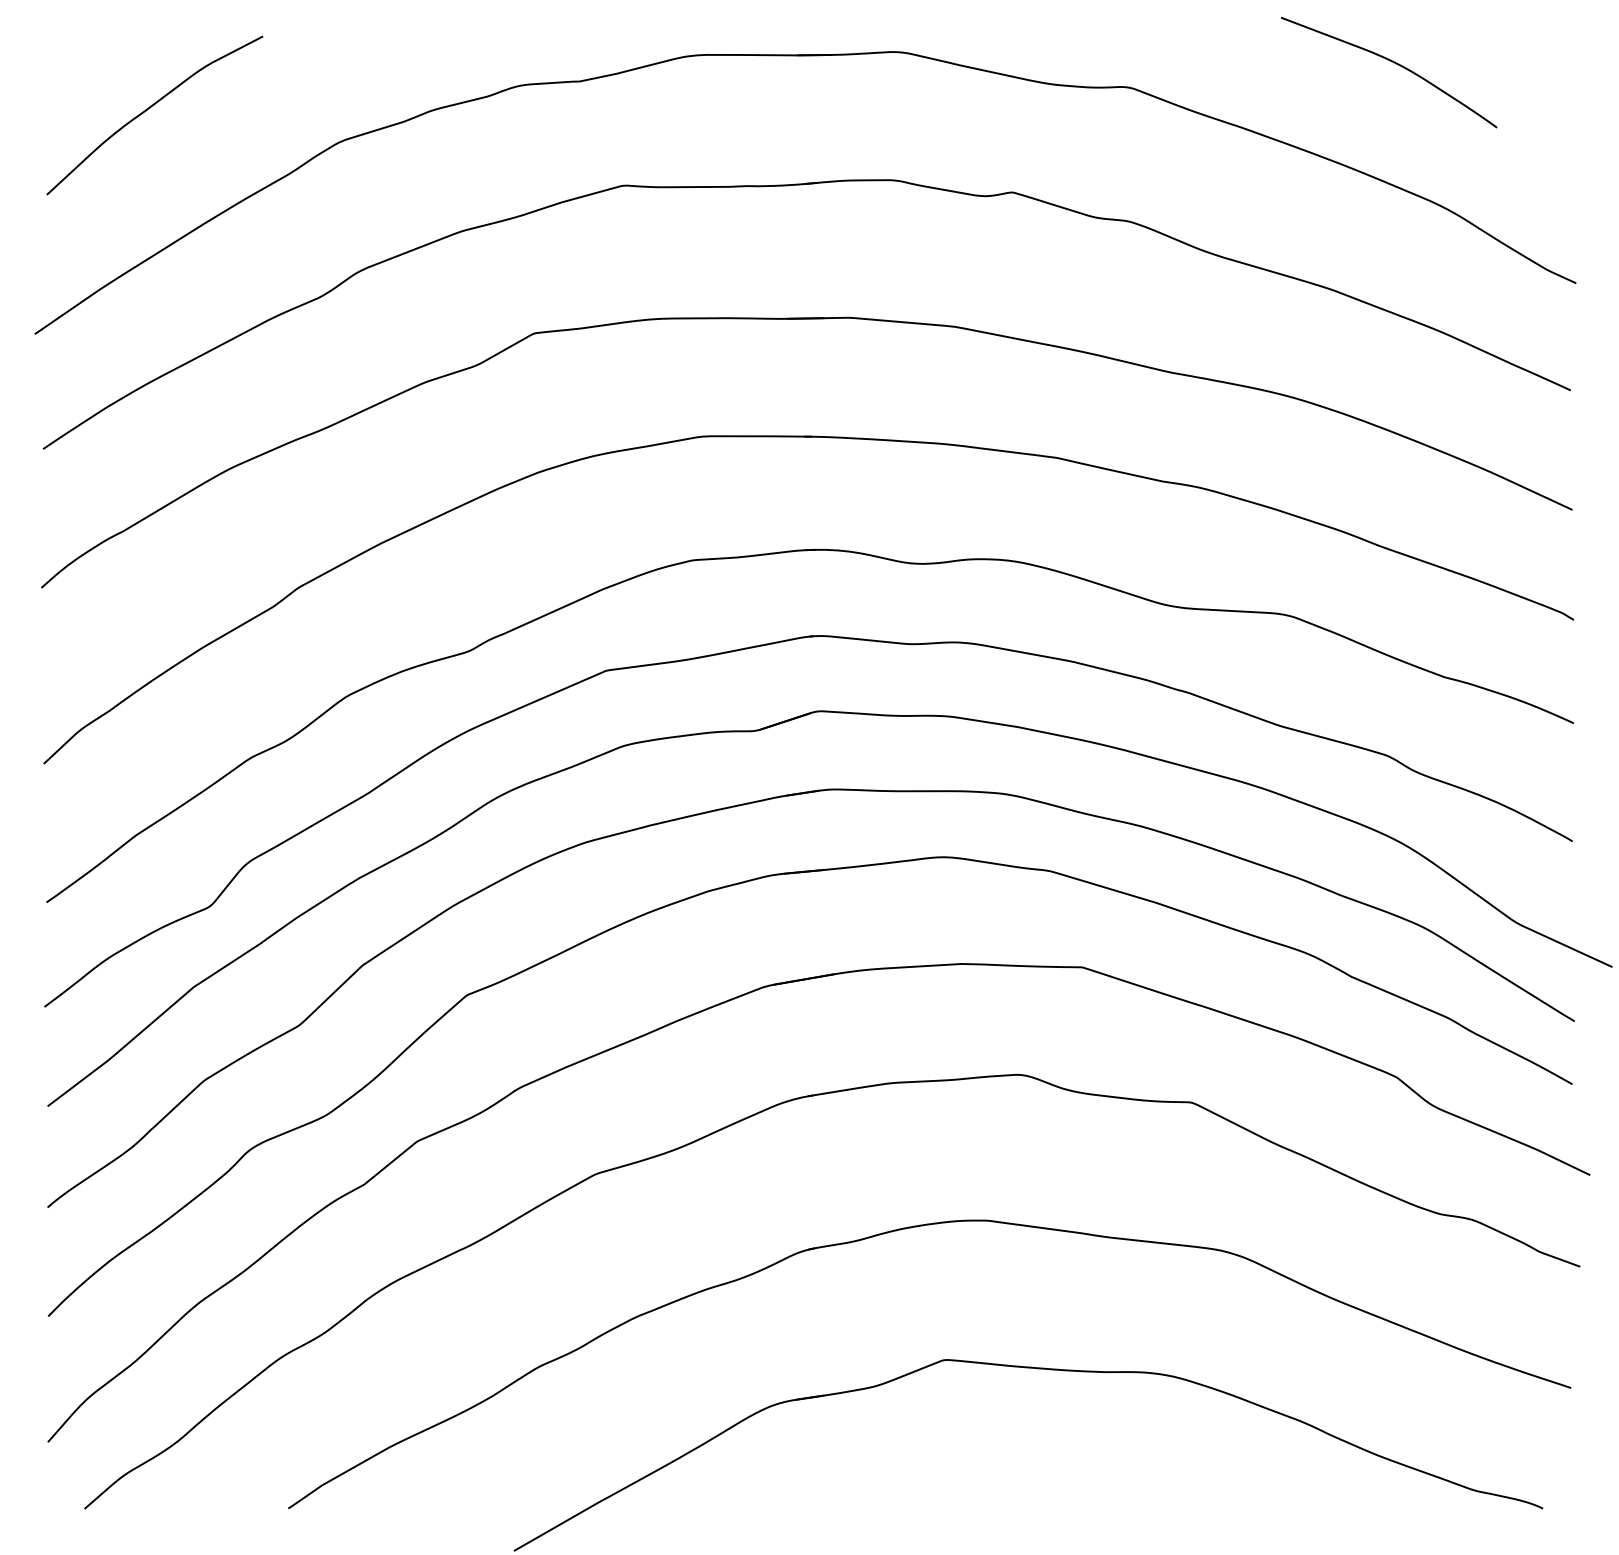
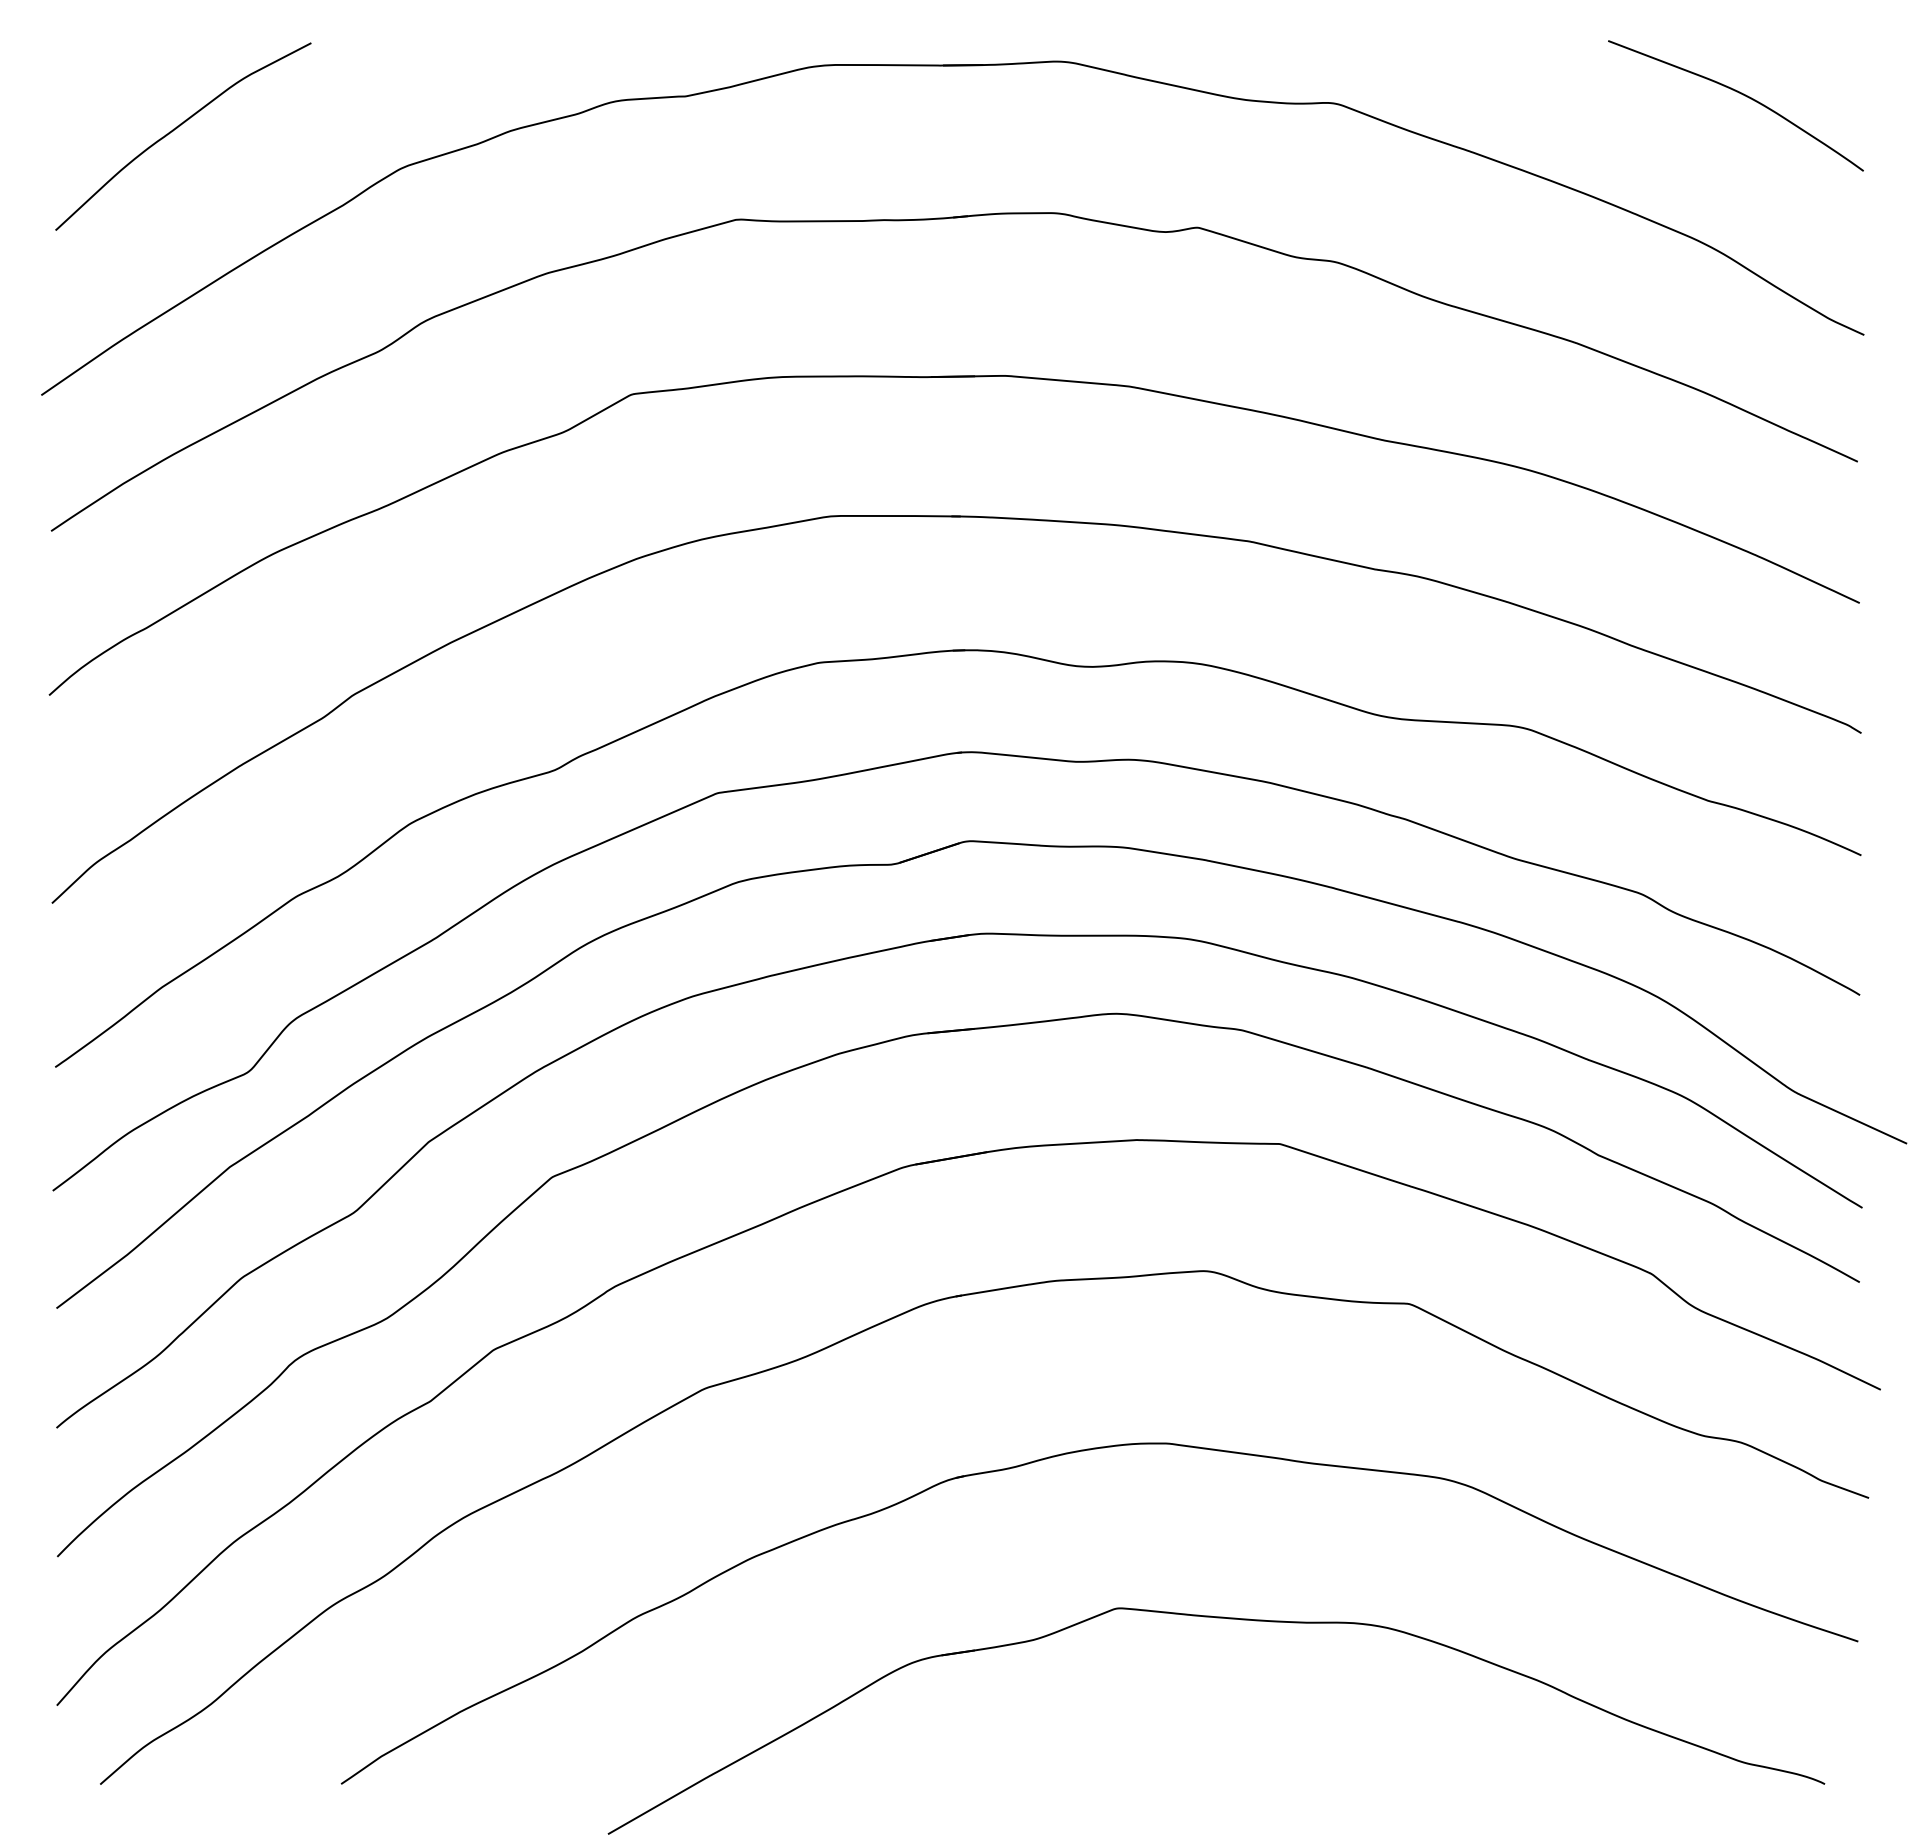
curve: (1391, 62) -> (1738, 93), moved

